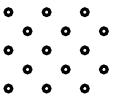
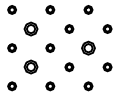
part: (27, 30) -> (31, 28), size x1.6
part: (84, 49) -> (88, 47), size x1.6
part: (27, 69) -> (31, 67), size x1.6

